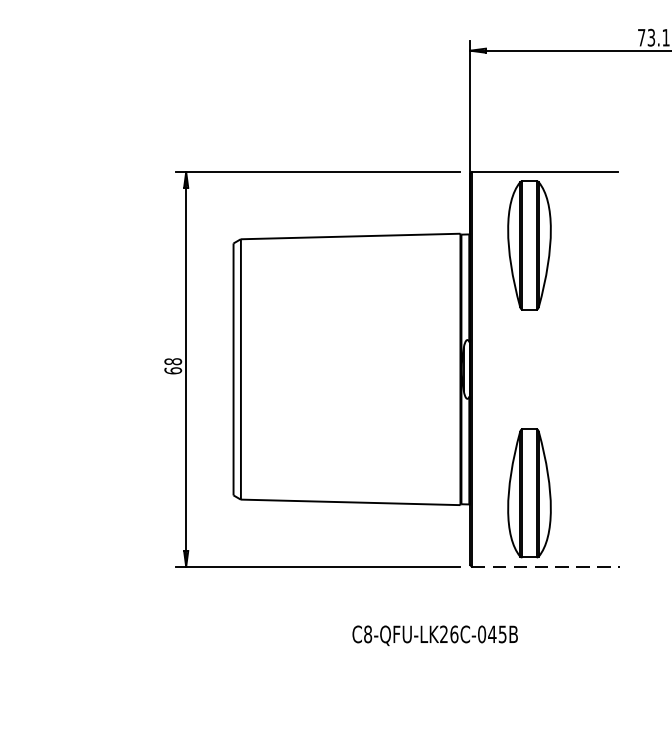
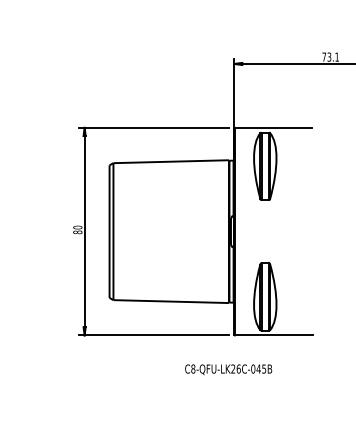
text: (172, 365) -> (77, 229), 68 -> 80
line: (545, 566) -> (273, 335), dashed -> solid
text: (434, 635) -> (228, 369), moved

